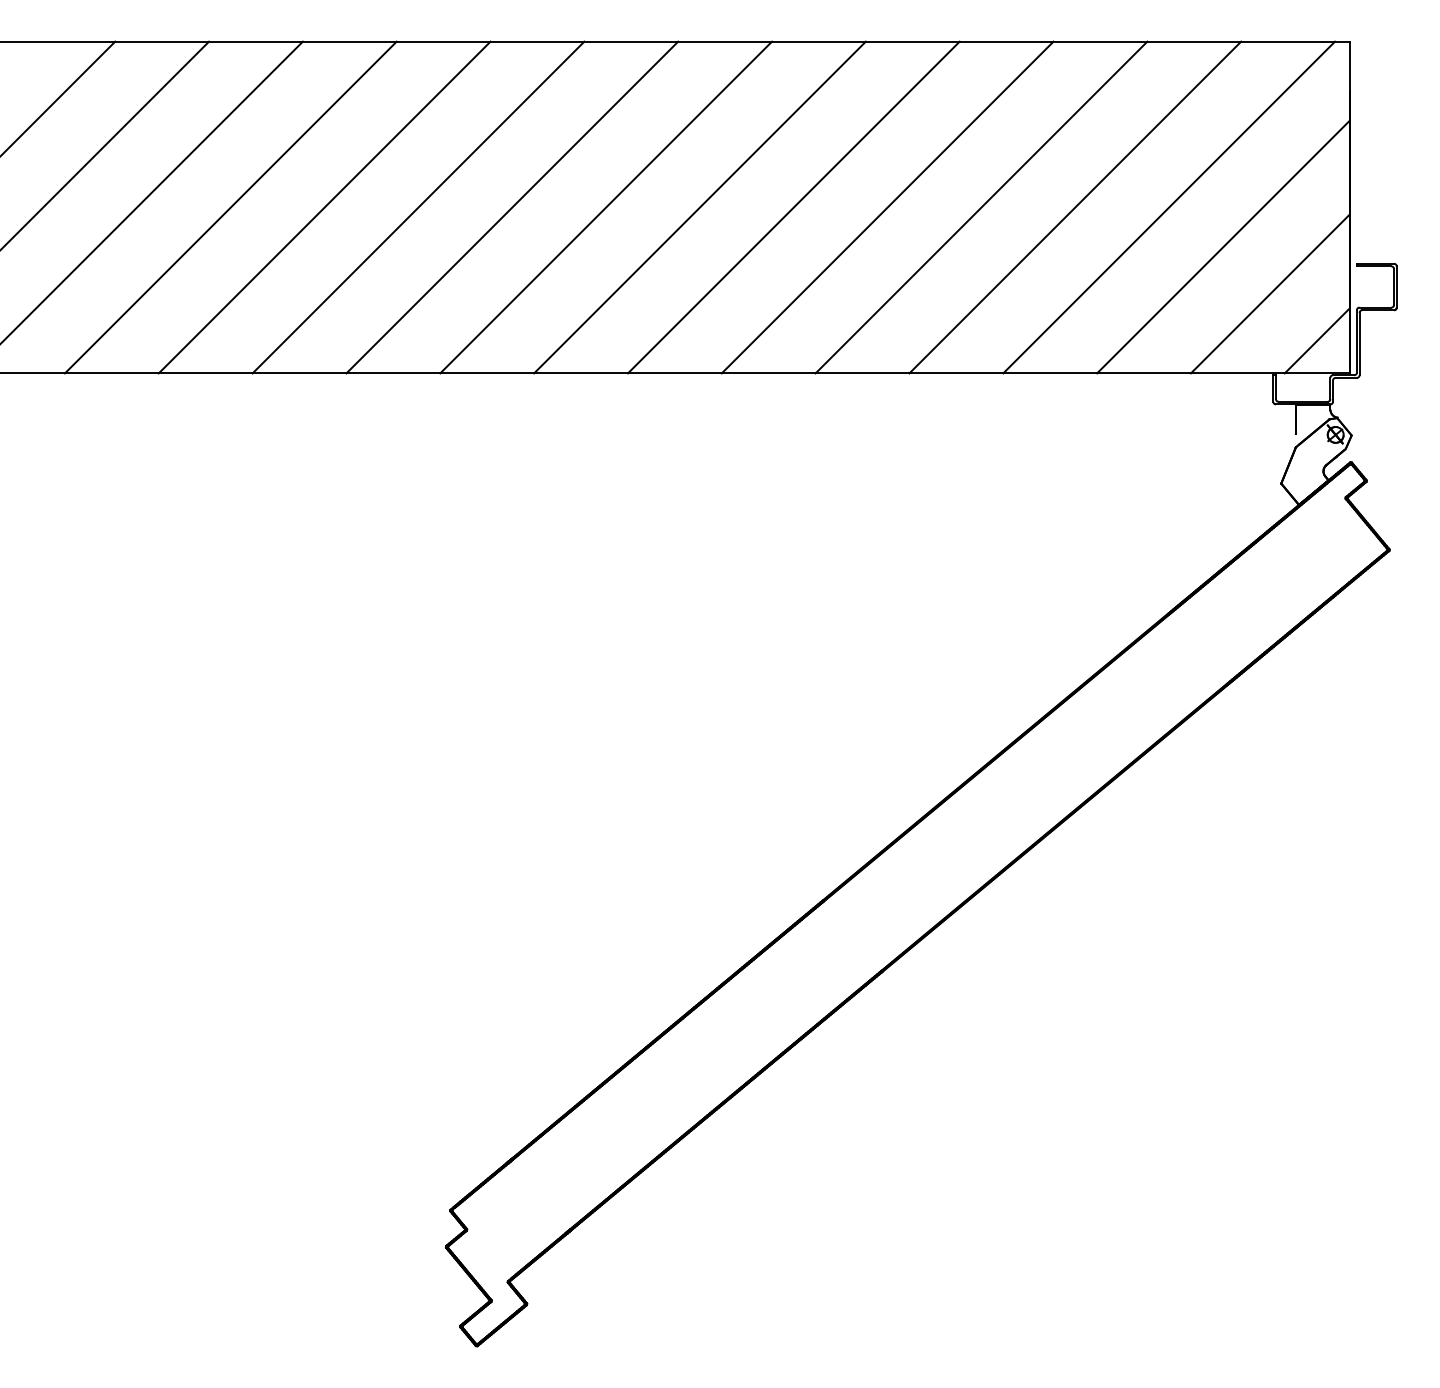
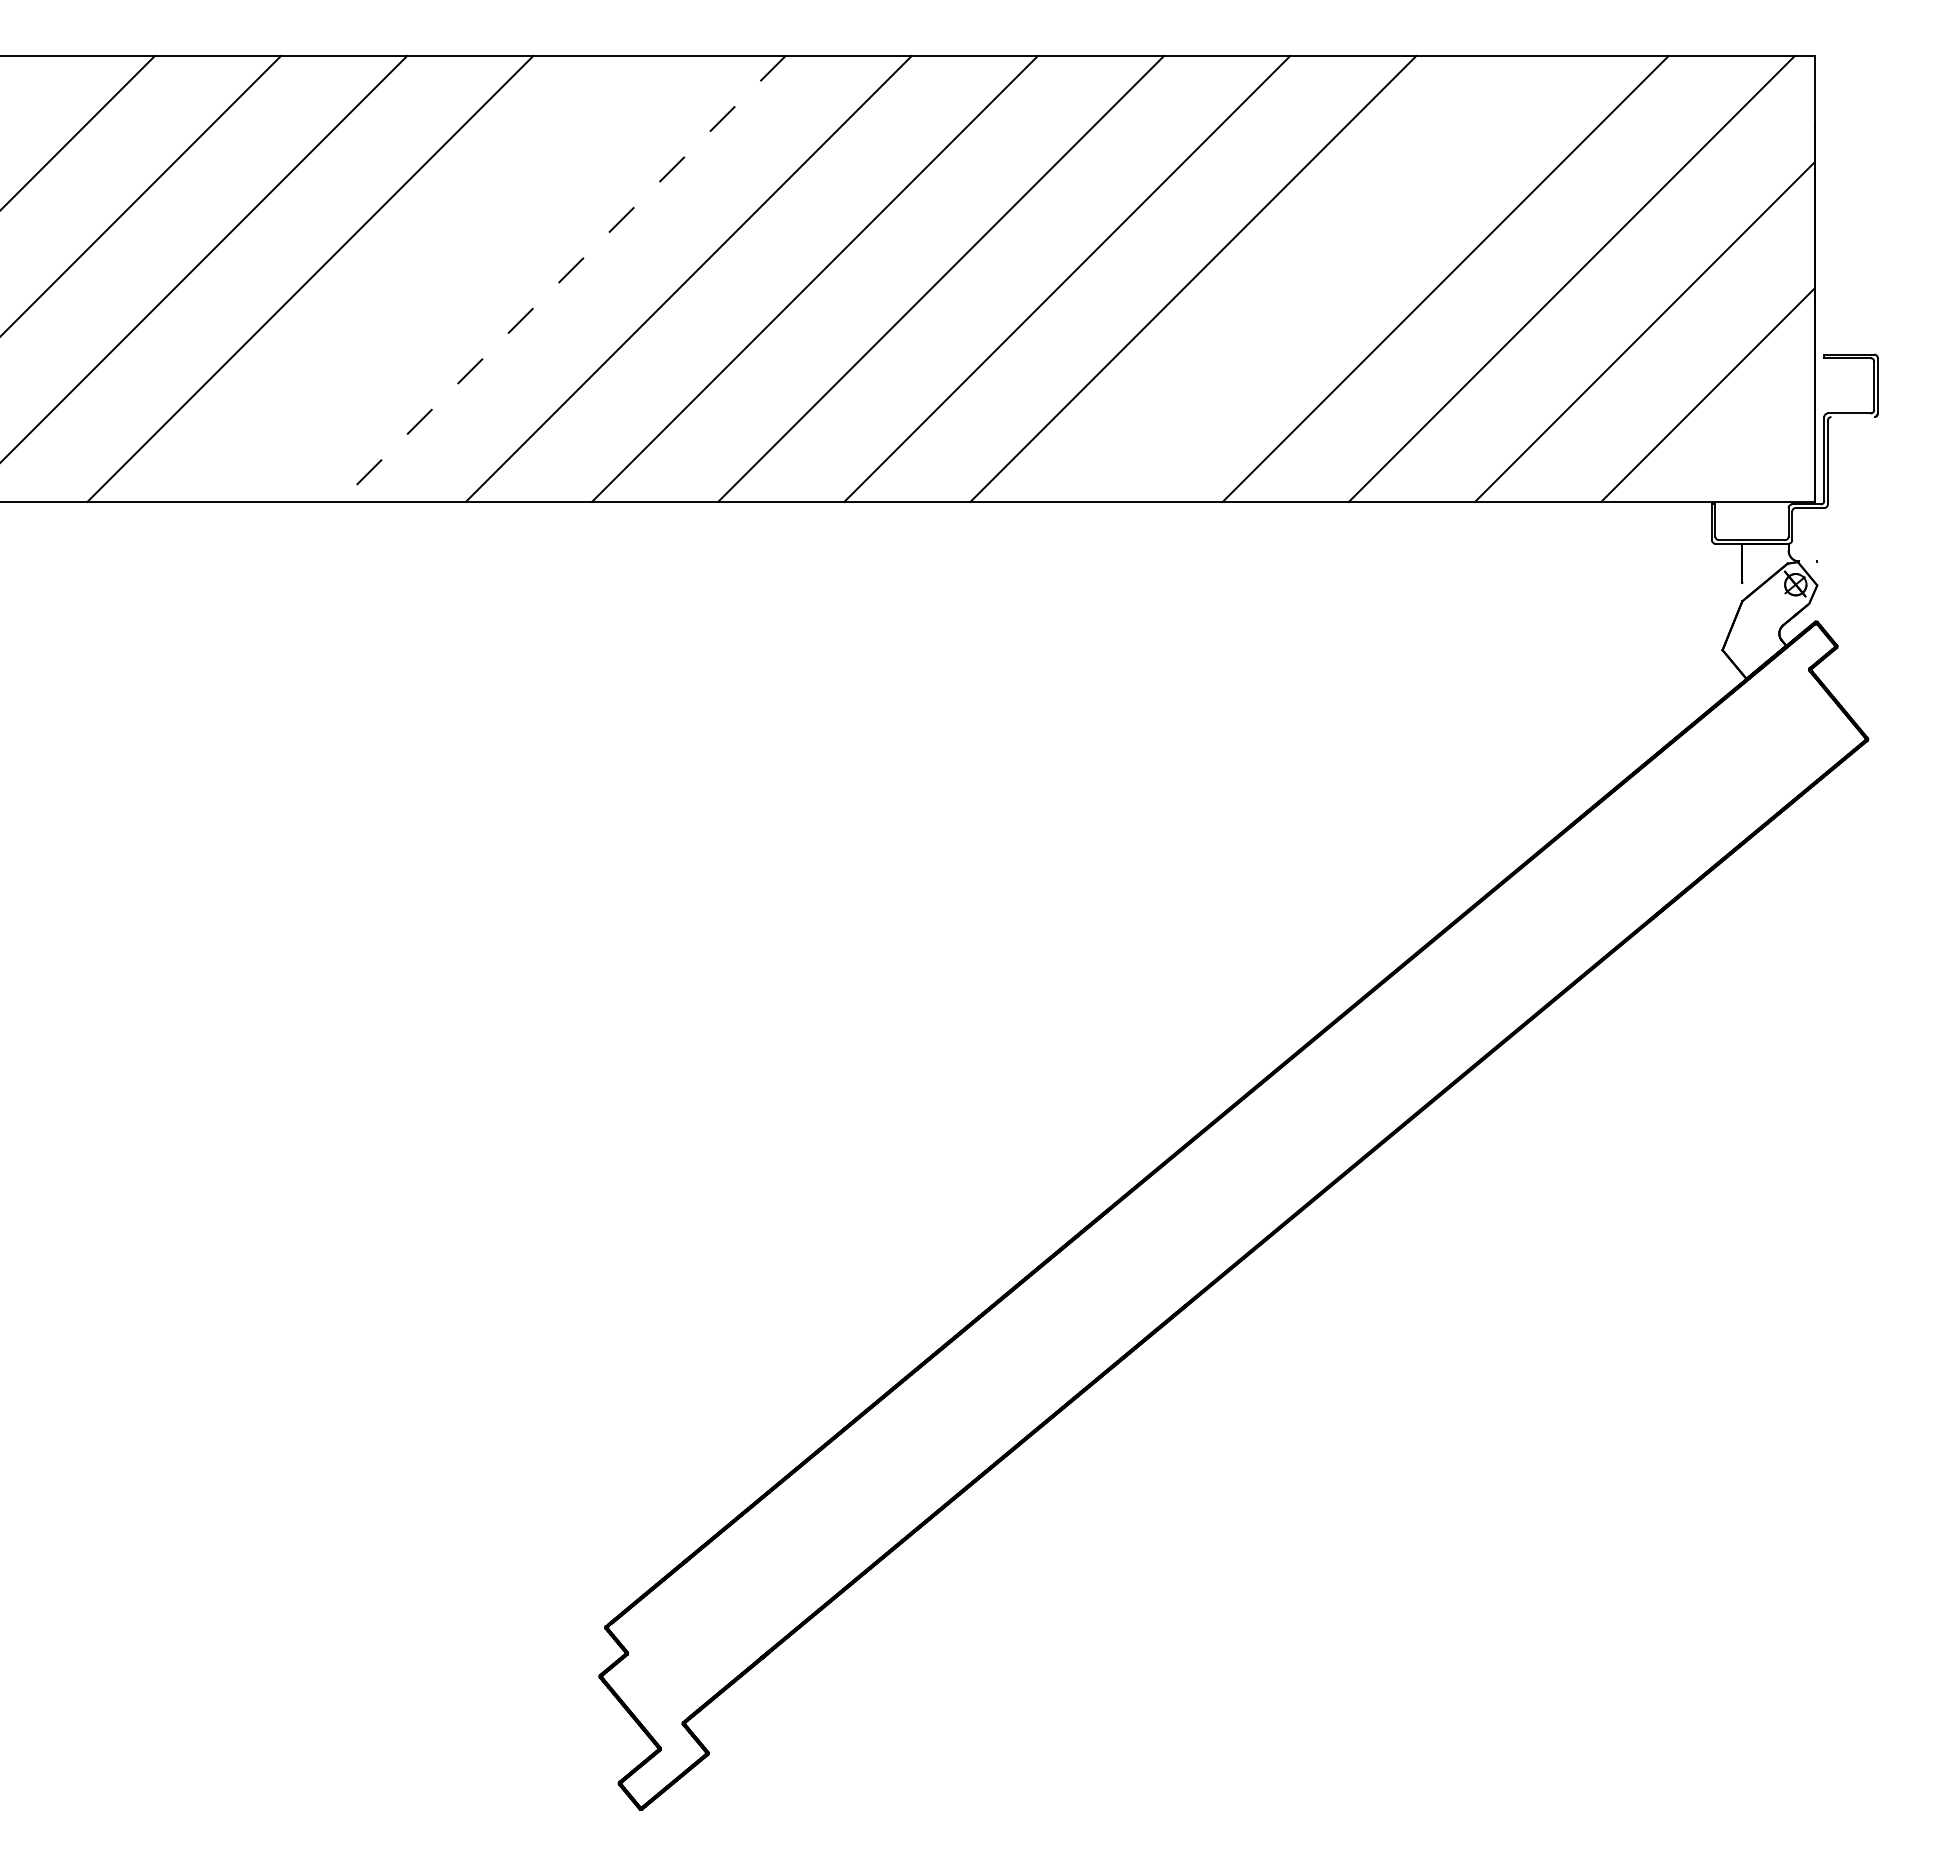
line: (324, 207) -> (436, 278), removed
line: (418, 207) -> (562, 279), solid -> dashed
line: (981, 207) -> (1319, 278), removed
line: (1377, 310) -> (1852, 417), removed
line: (1316, 340) -> (1770, 457), removed

